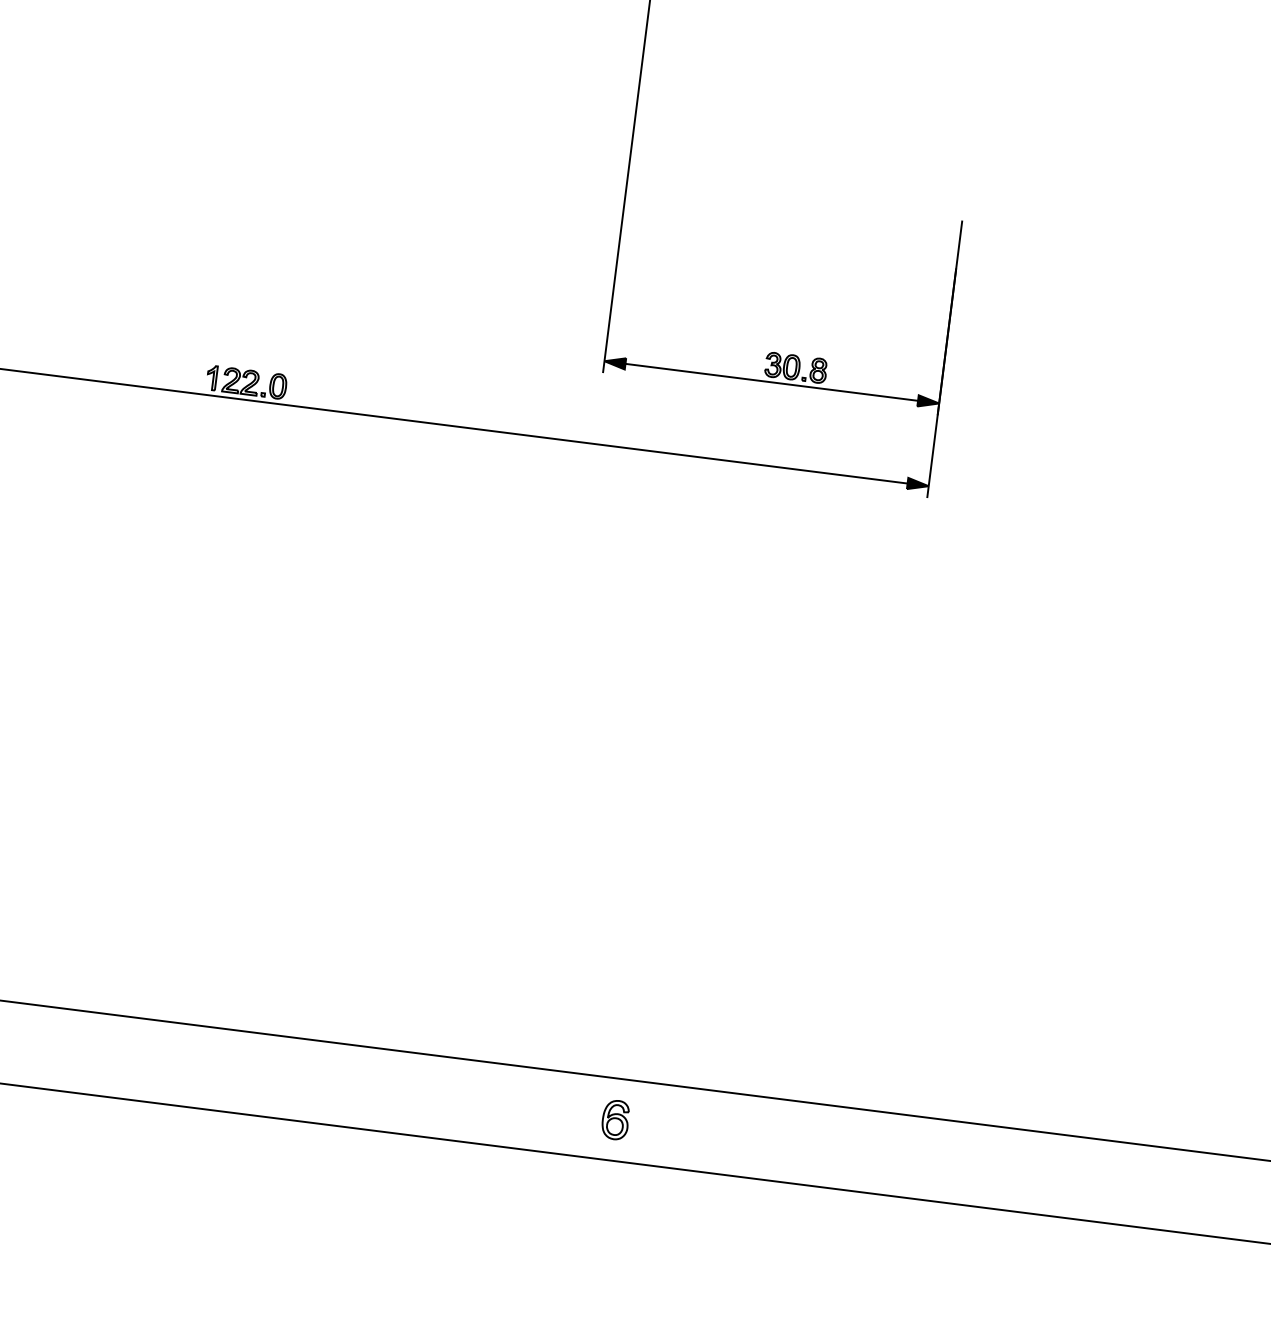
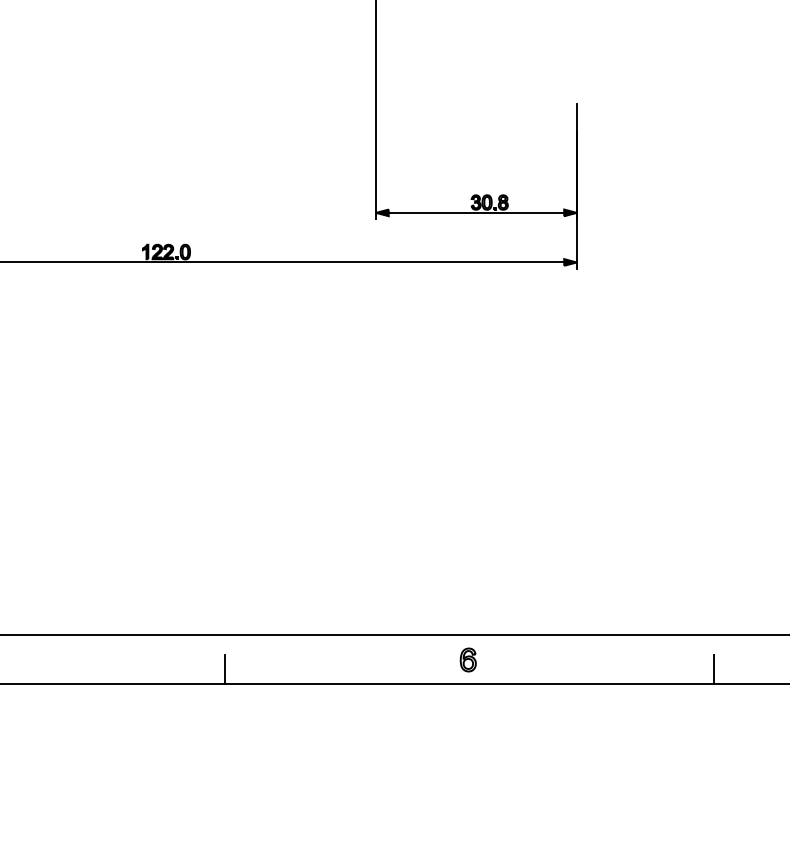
line: (255, 1090) -> (224, 669), added
part: (614, 1118) -> (467, 659), moved
line: (1072, 1193) -> (714, 669), added

